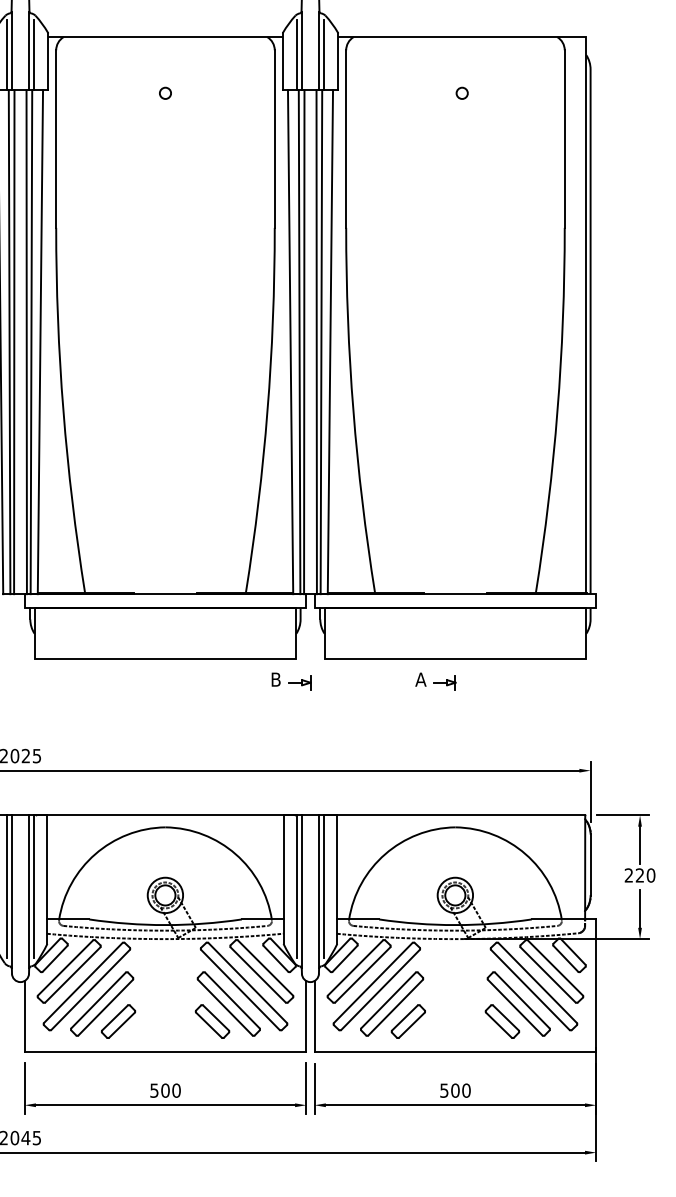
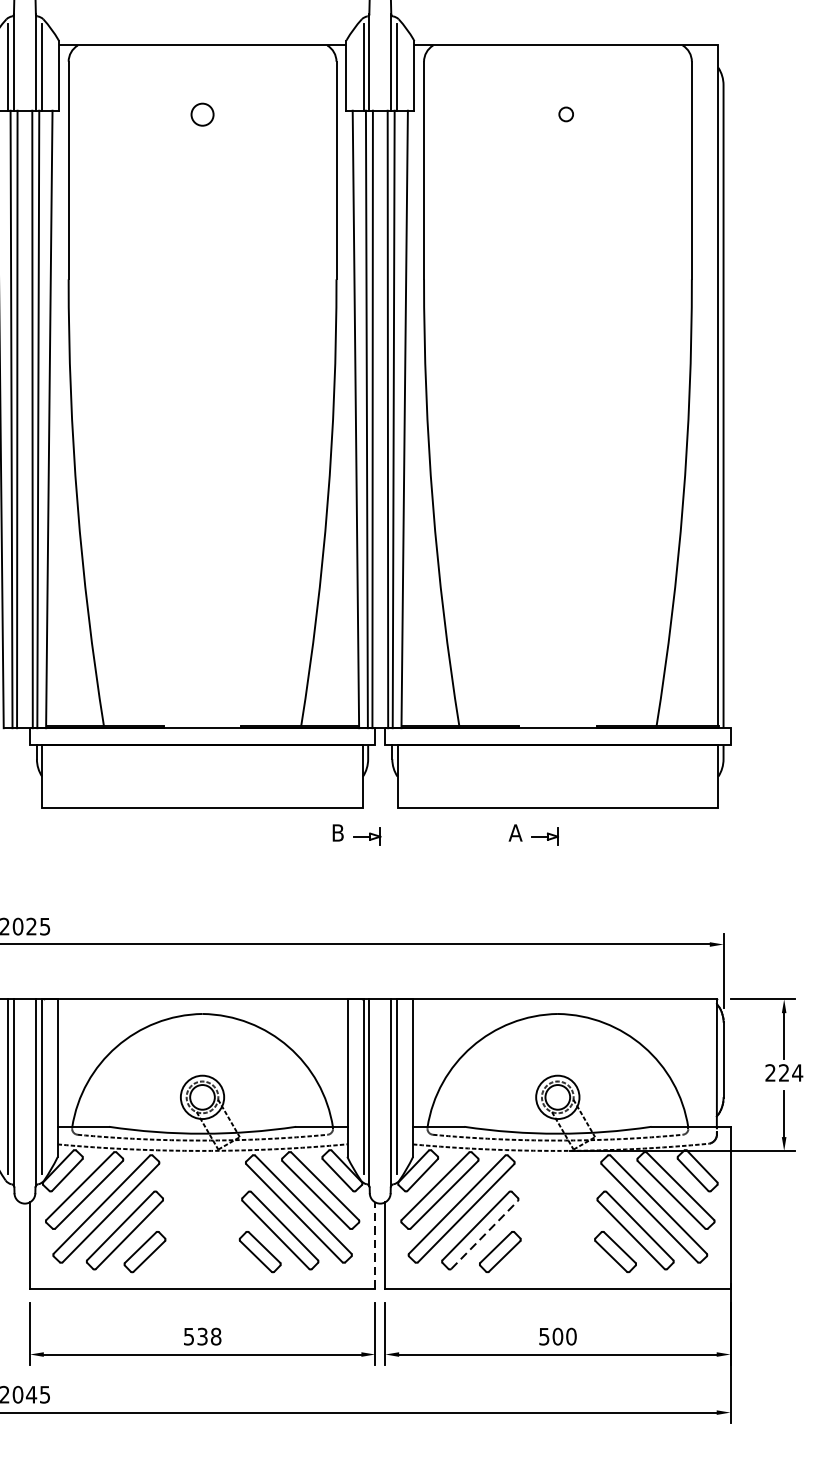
circle: (165, 92) -> (202, 113), size x1.6
text: (650, 875) -> (796, 1072), 220 -> 224
line: (395, 1007) -> (484, 1234), solid -> dashed
line: (306, 1015) -> (375, 1244), solid -> dashed
text: (170, 1090) -> (208, 1336), 500 -> 538

